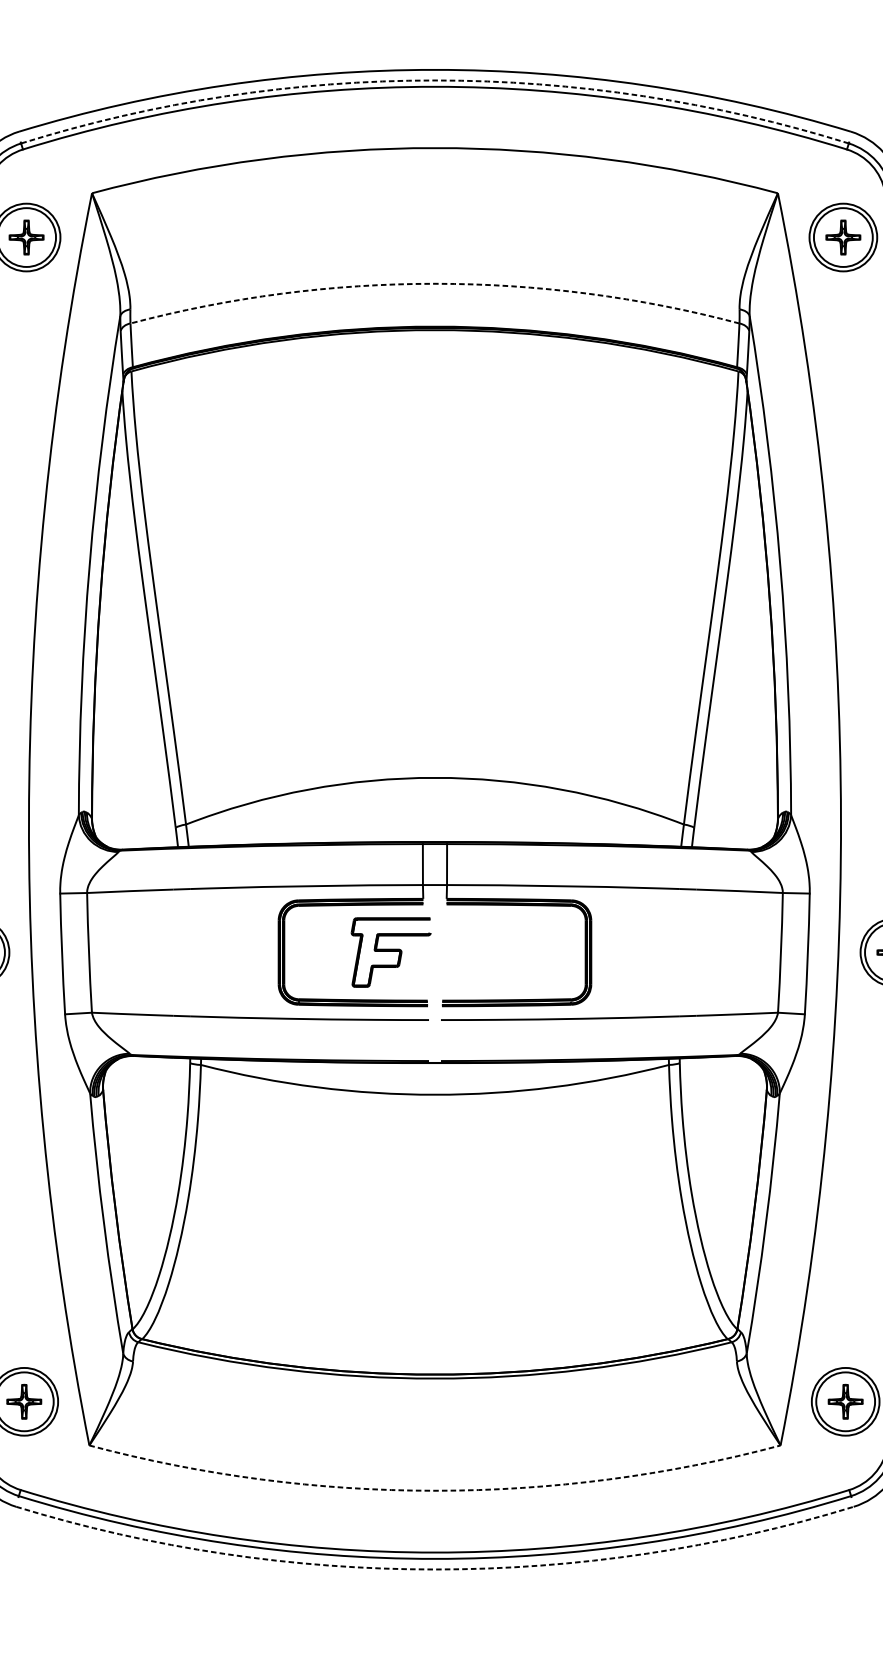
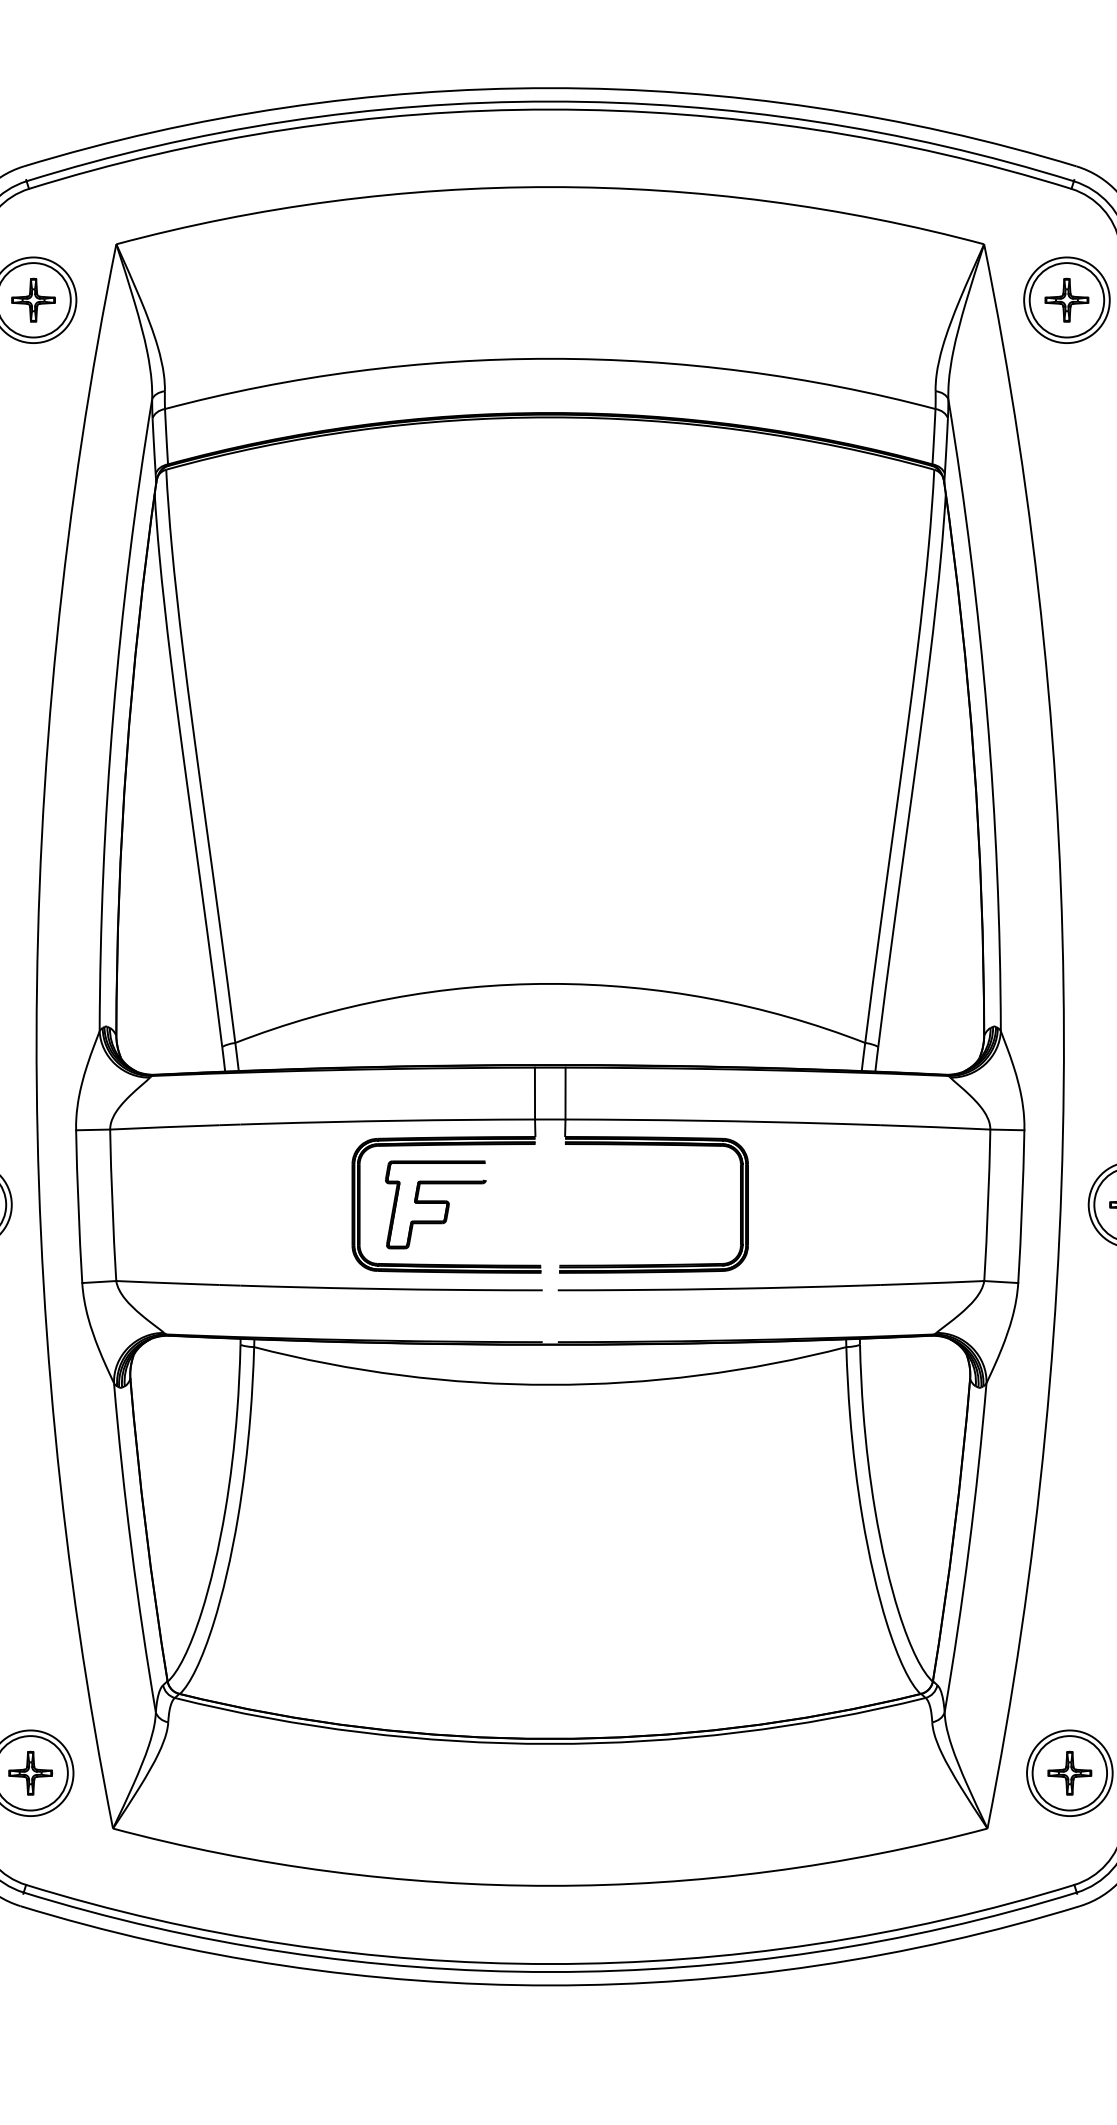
arc: (435, 80) -> (550, 101), dashed -> solid
arc: (435, 283) -> (550, 358), dashed -> solid
part: (390, 952) -> (435, 1204), moved
arc: (435, 1490) -> (550, 1885), dashed -> solid
arc: (435, 1569) -> (550, 1985), dashed -> solid

